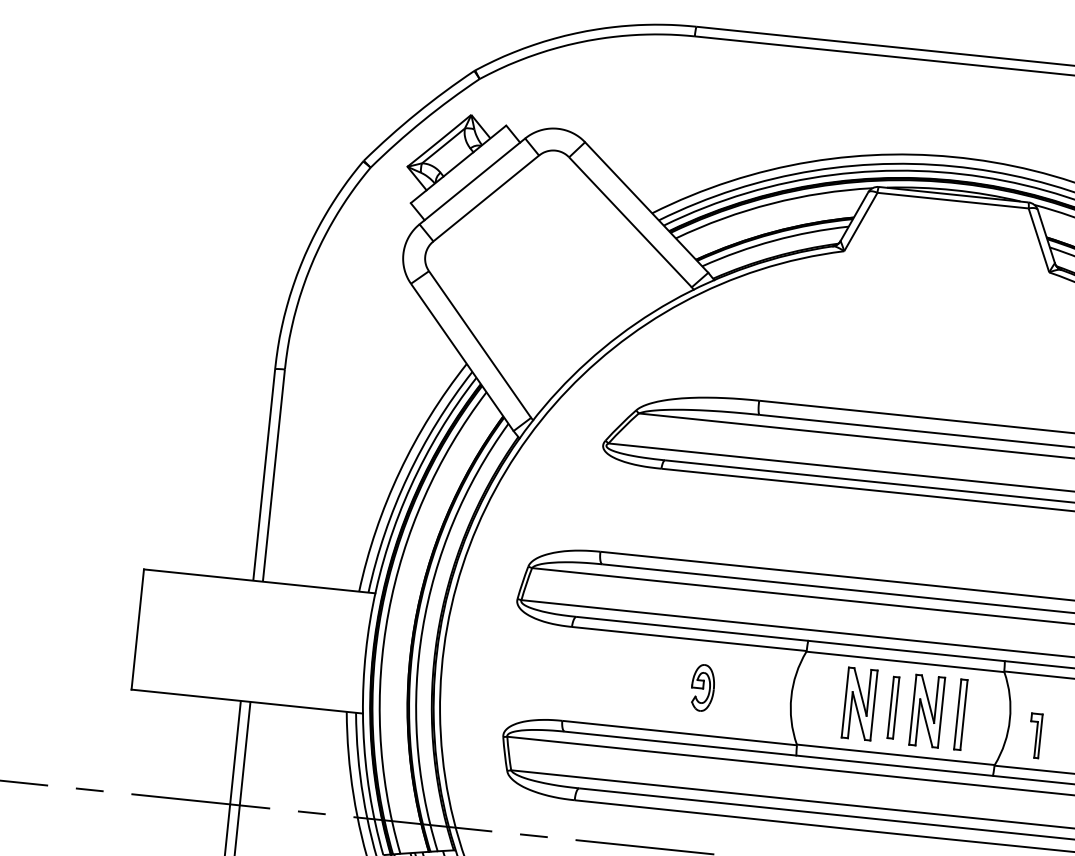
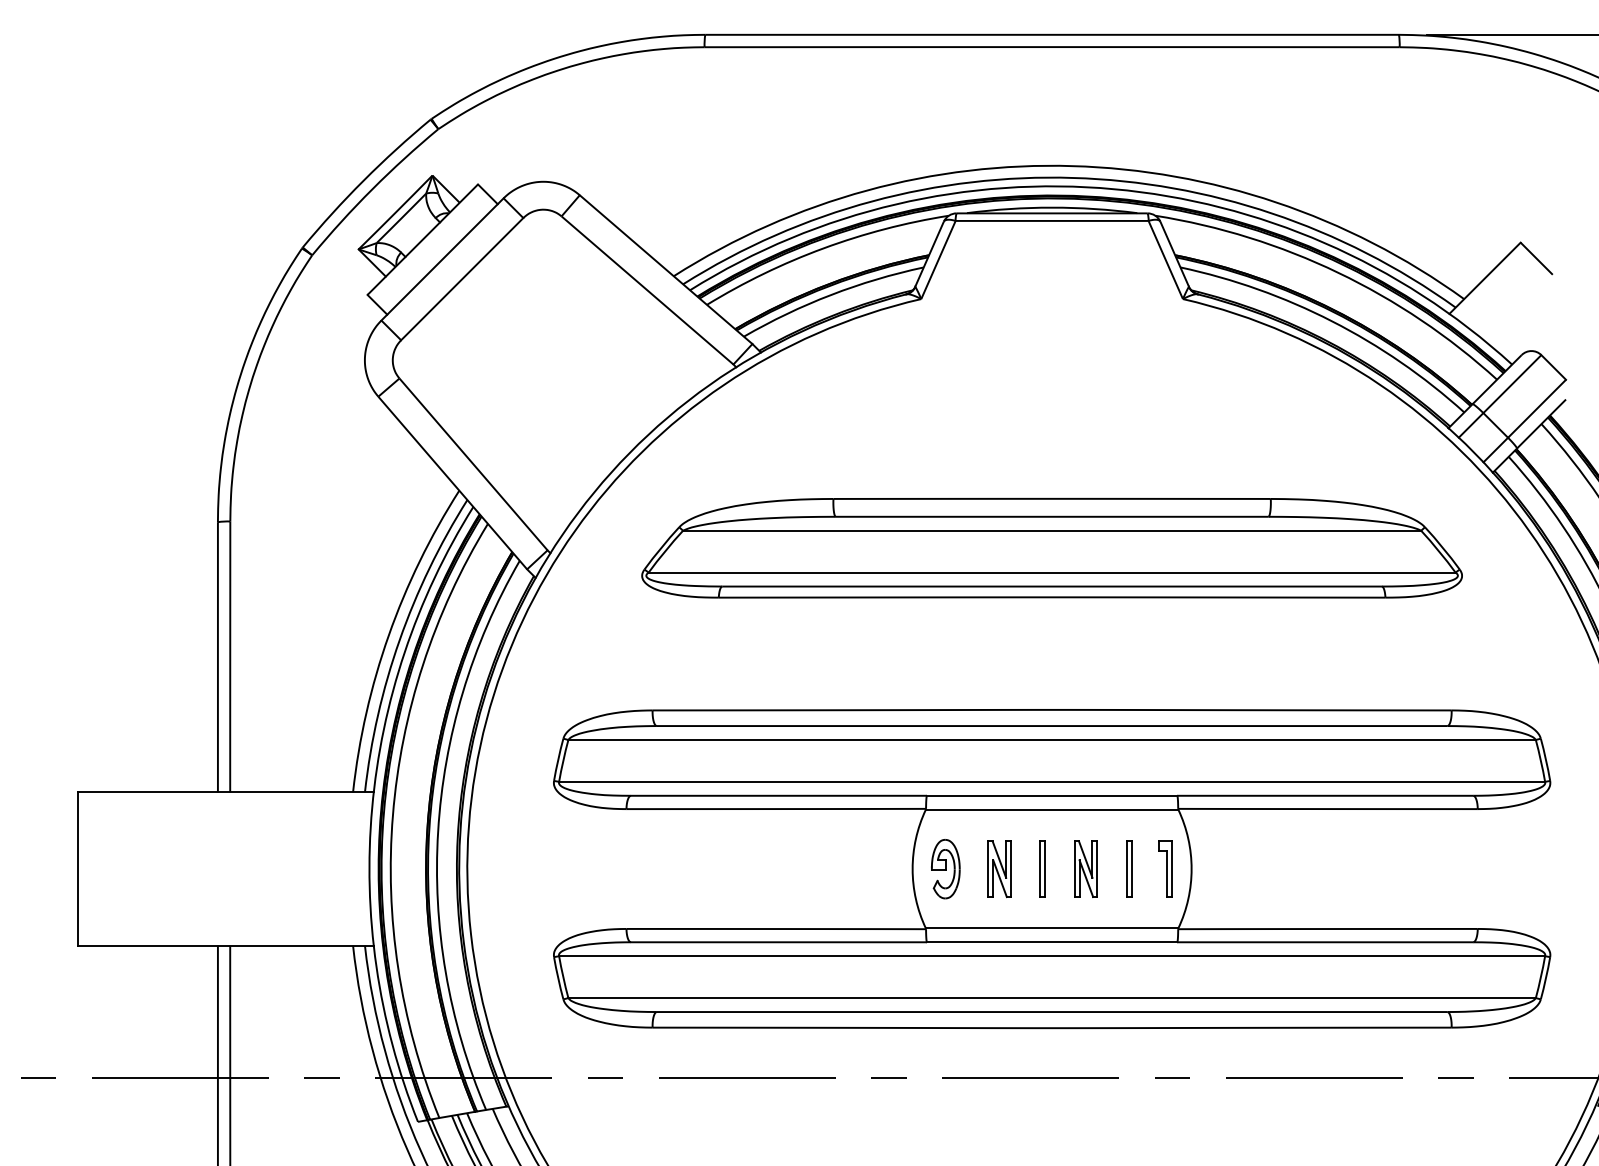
part: (702, 688) -> (945, 869), moved
part: (859, 704) -> (999, 869), size x0.62
part: (893, 707) -> (1042, 868), size x0.71
part: (926, 710) -> (1085, 868), size x0.62
part: (961, 714) -> (1129, 868), size x0.62
part: (1035, 735) -> (1165, 868), moved

